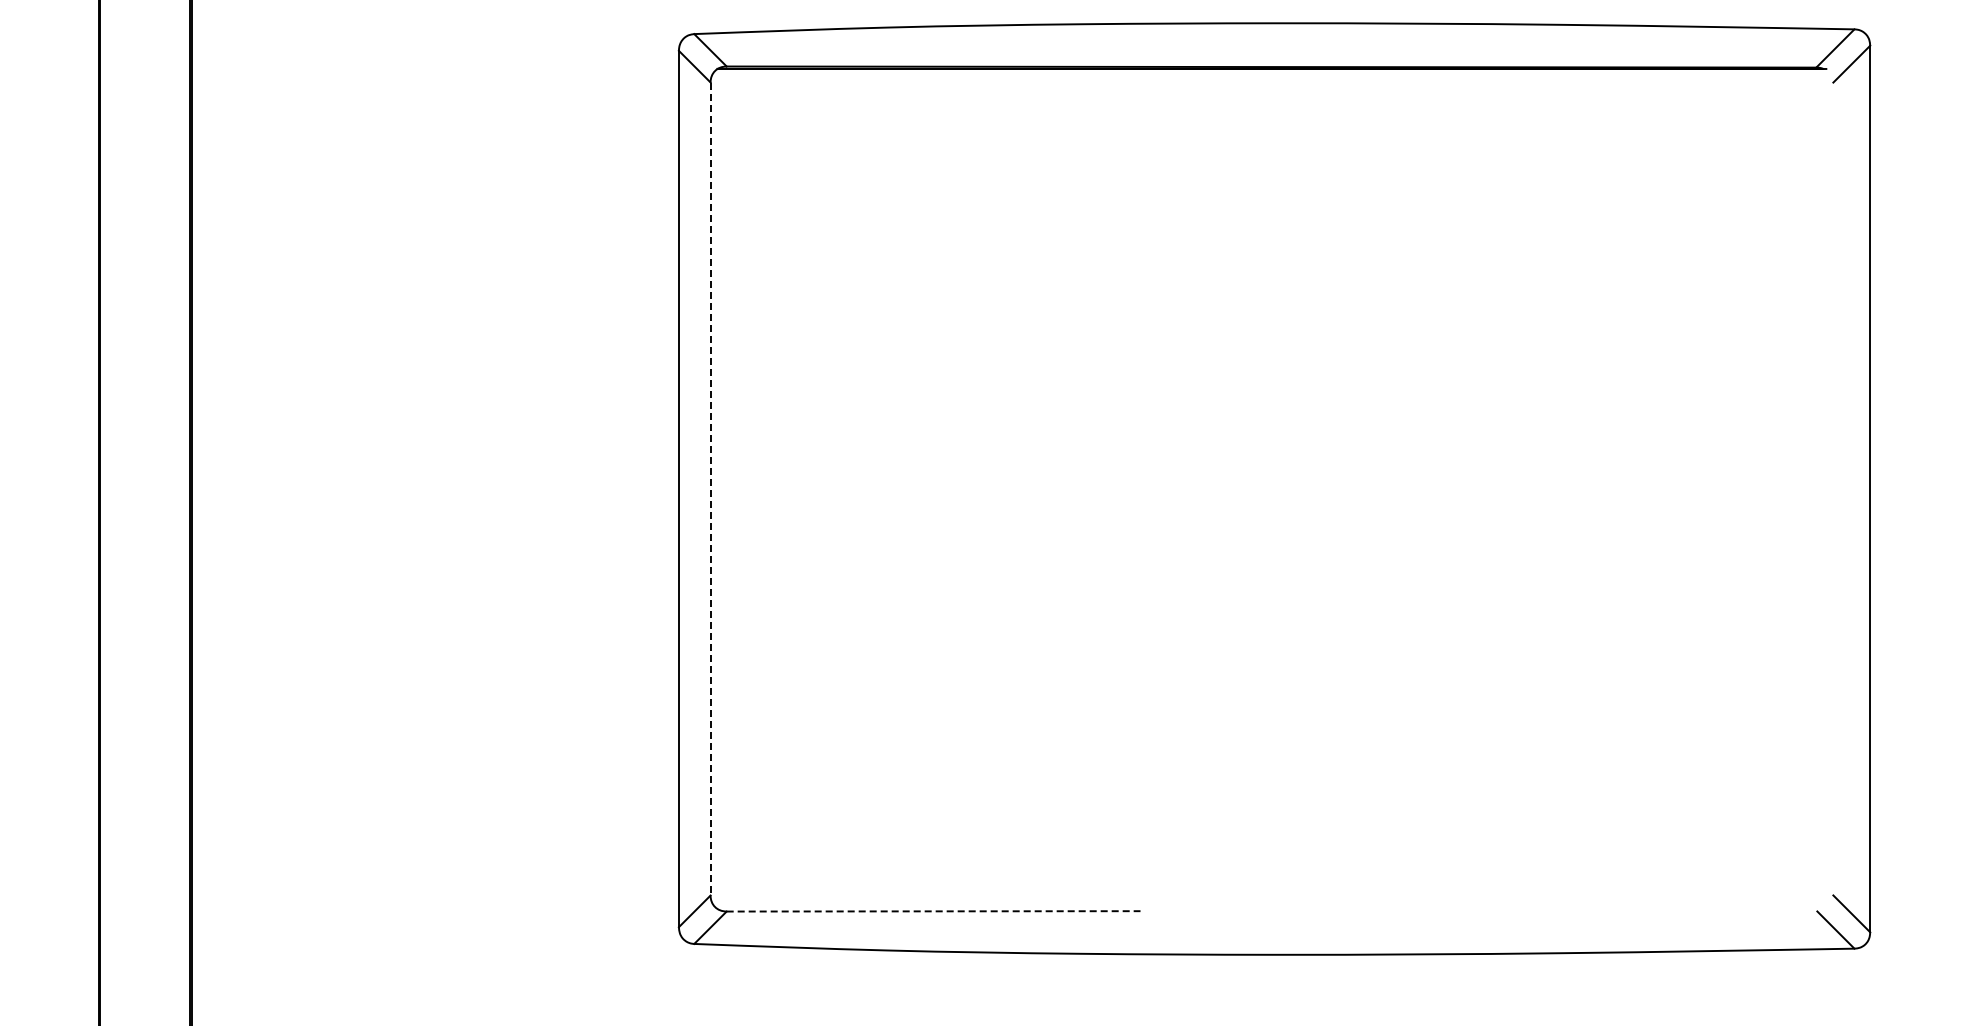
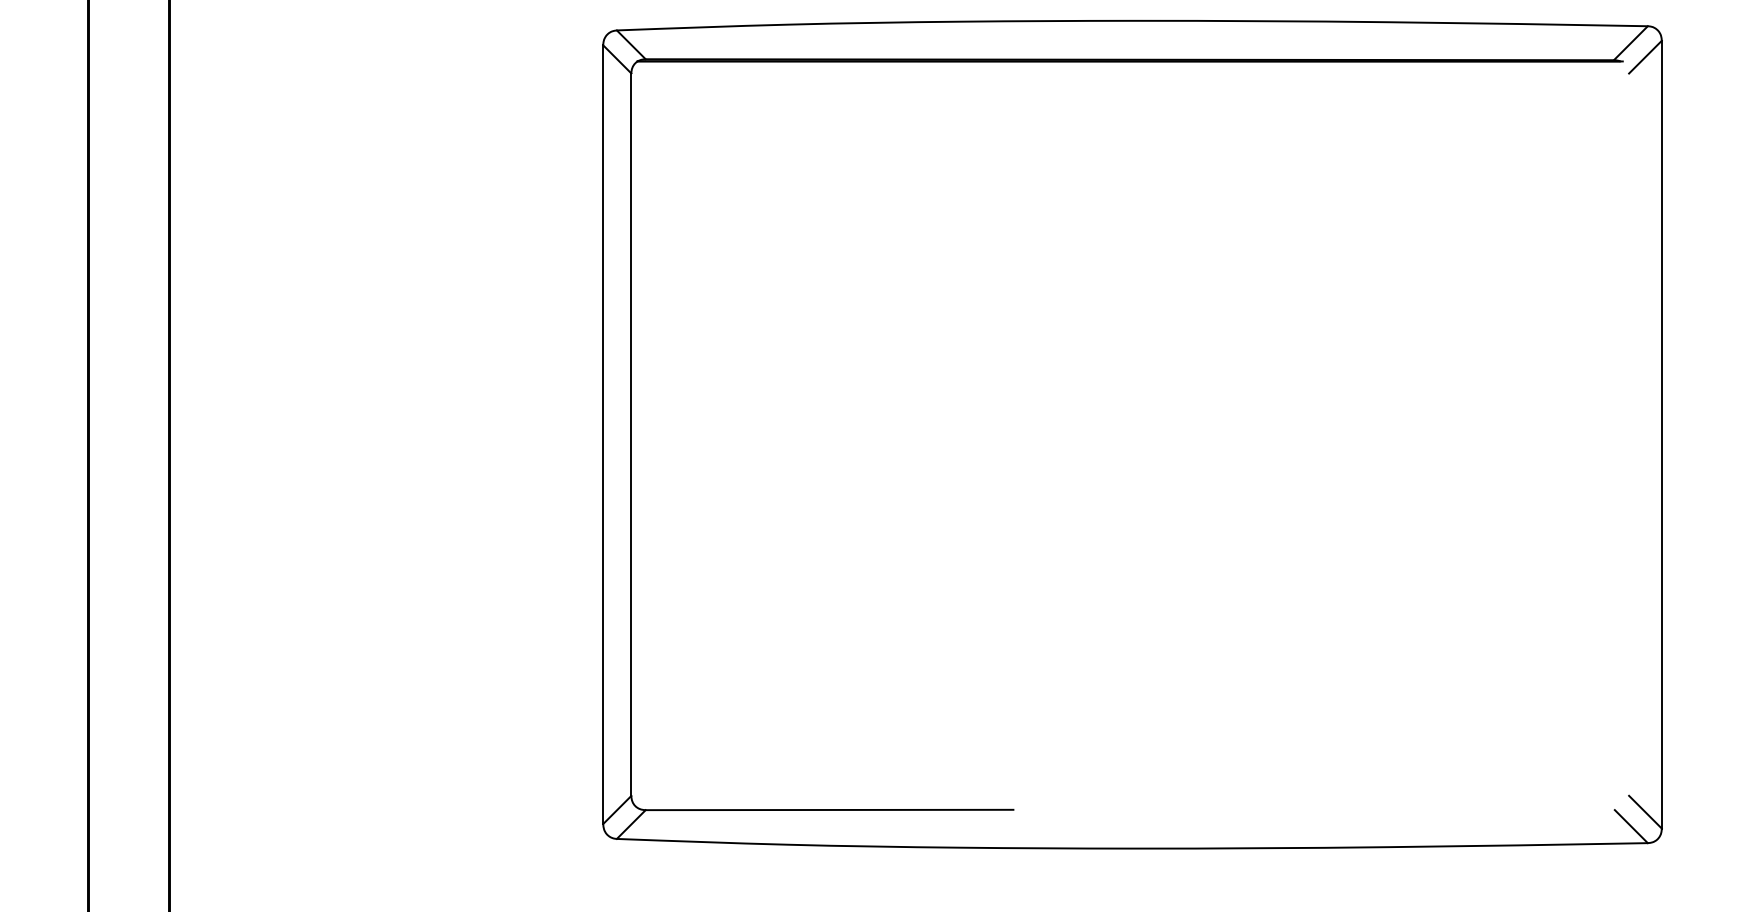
line: (710, 489) -> (631, 435), dashed -> solid
line: (933, 911) -> (829, 810), dashed -> solid

